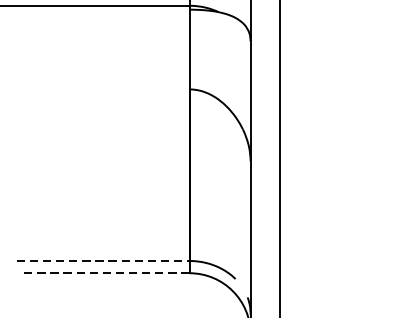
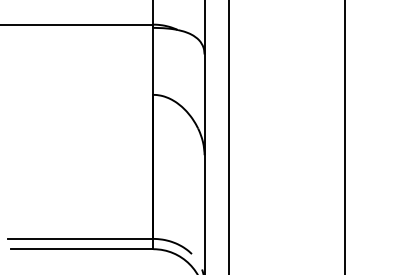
line: (102, 260) -> (80, 238), dashed -> solid
line: (105, 273) -> (82, 249), dashed -> solid

